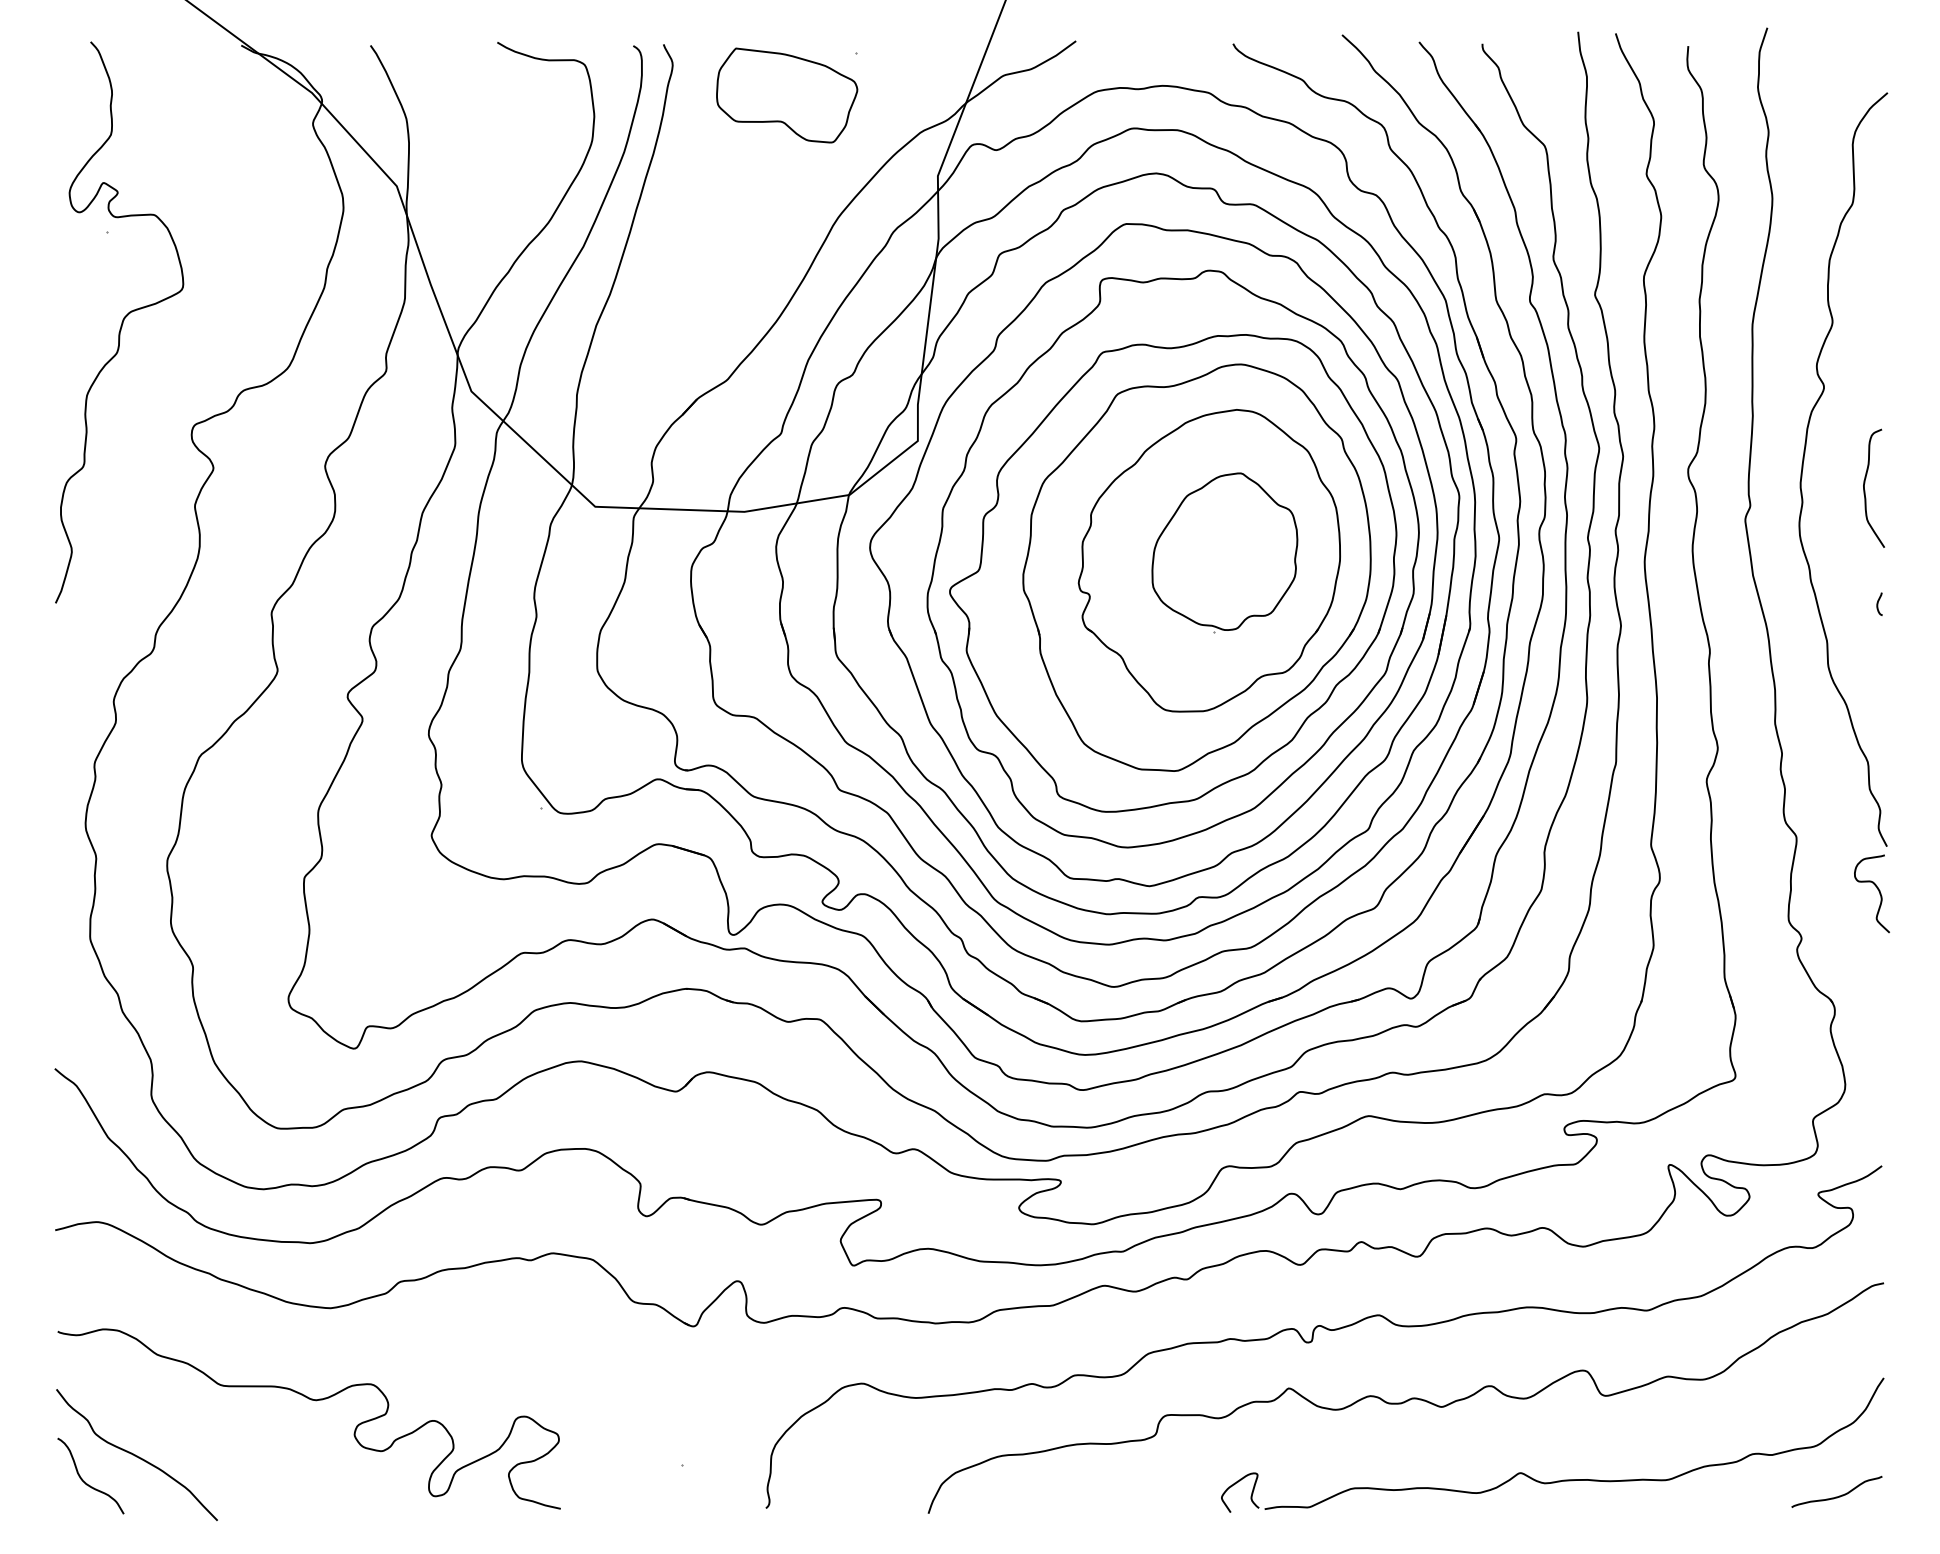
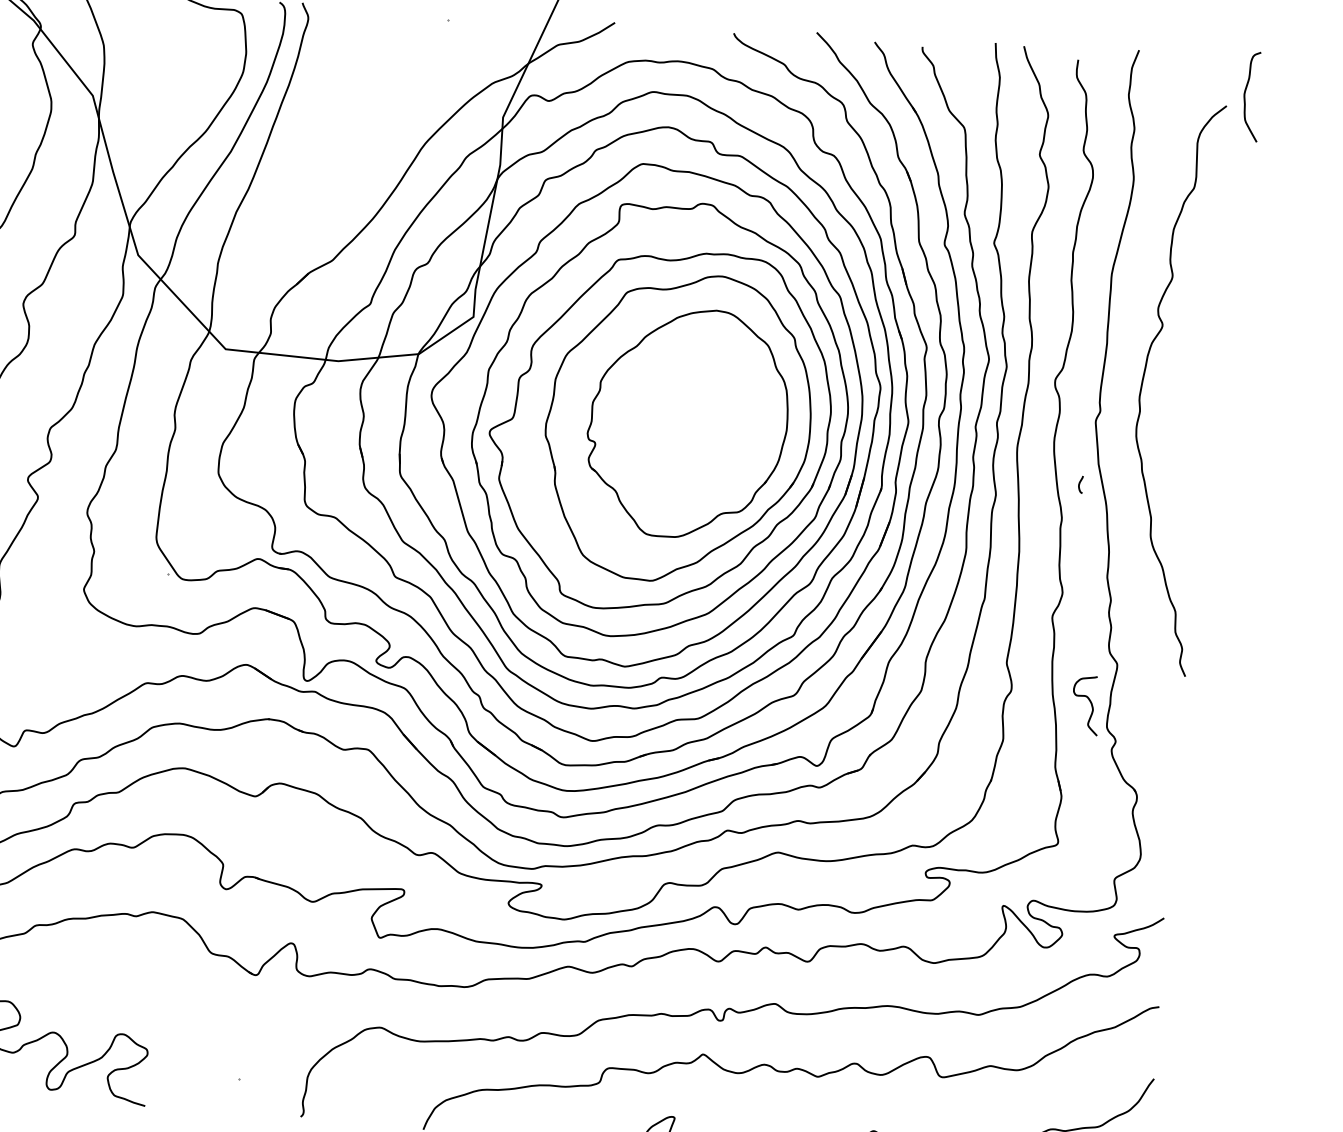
part: (787, 95) -> (393, 48), removed
curve: (1865, 490) -> (1245, 97), moved
part: (1224, 552) -> (699, 418), removed
curve: (1878, 603) -> (1080, 484), moved
curve: (1876, 888) -> (1089, 701), moved

